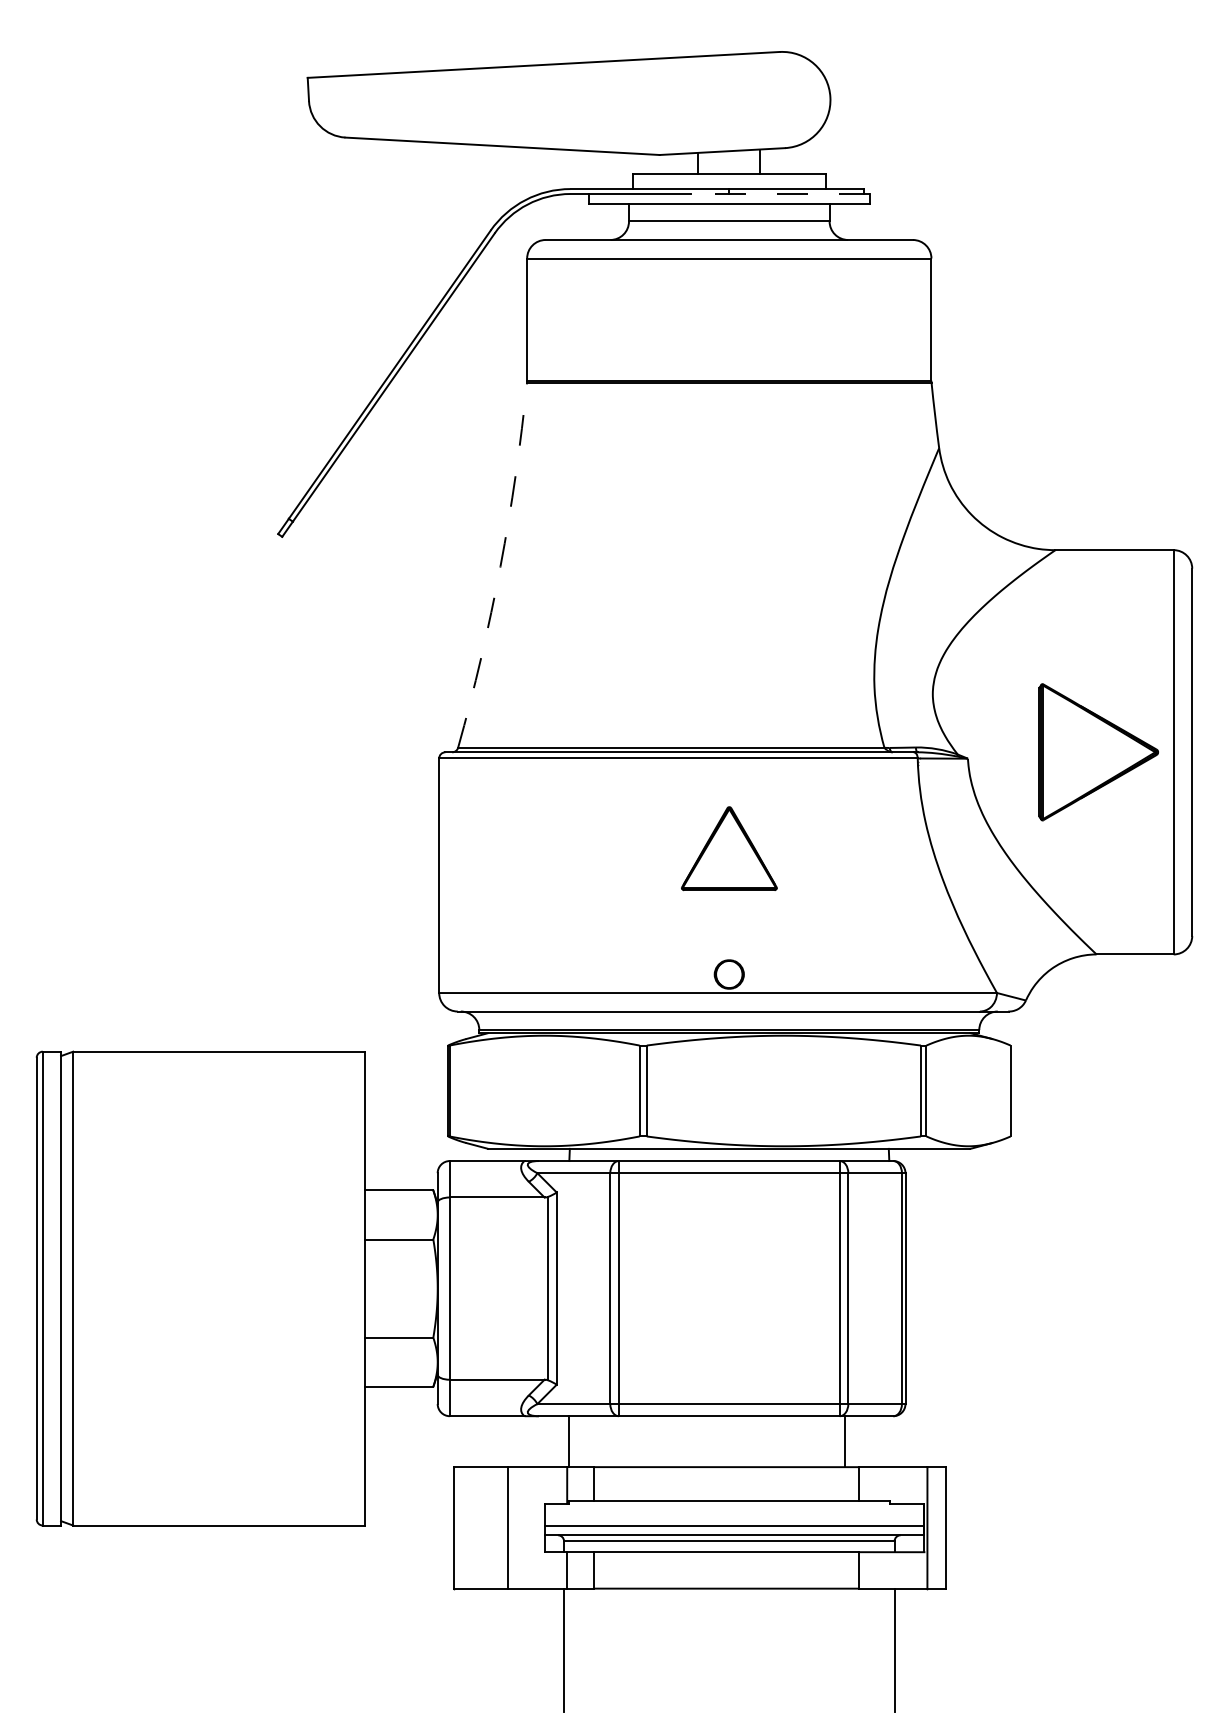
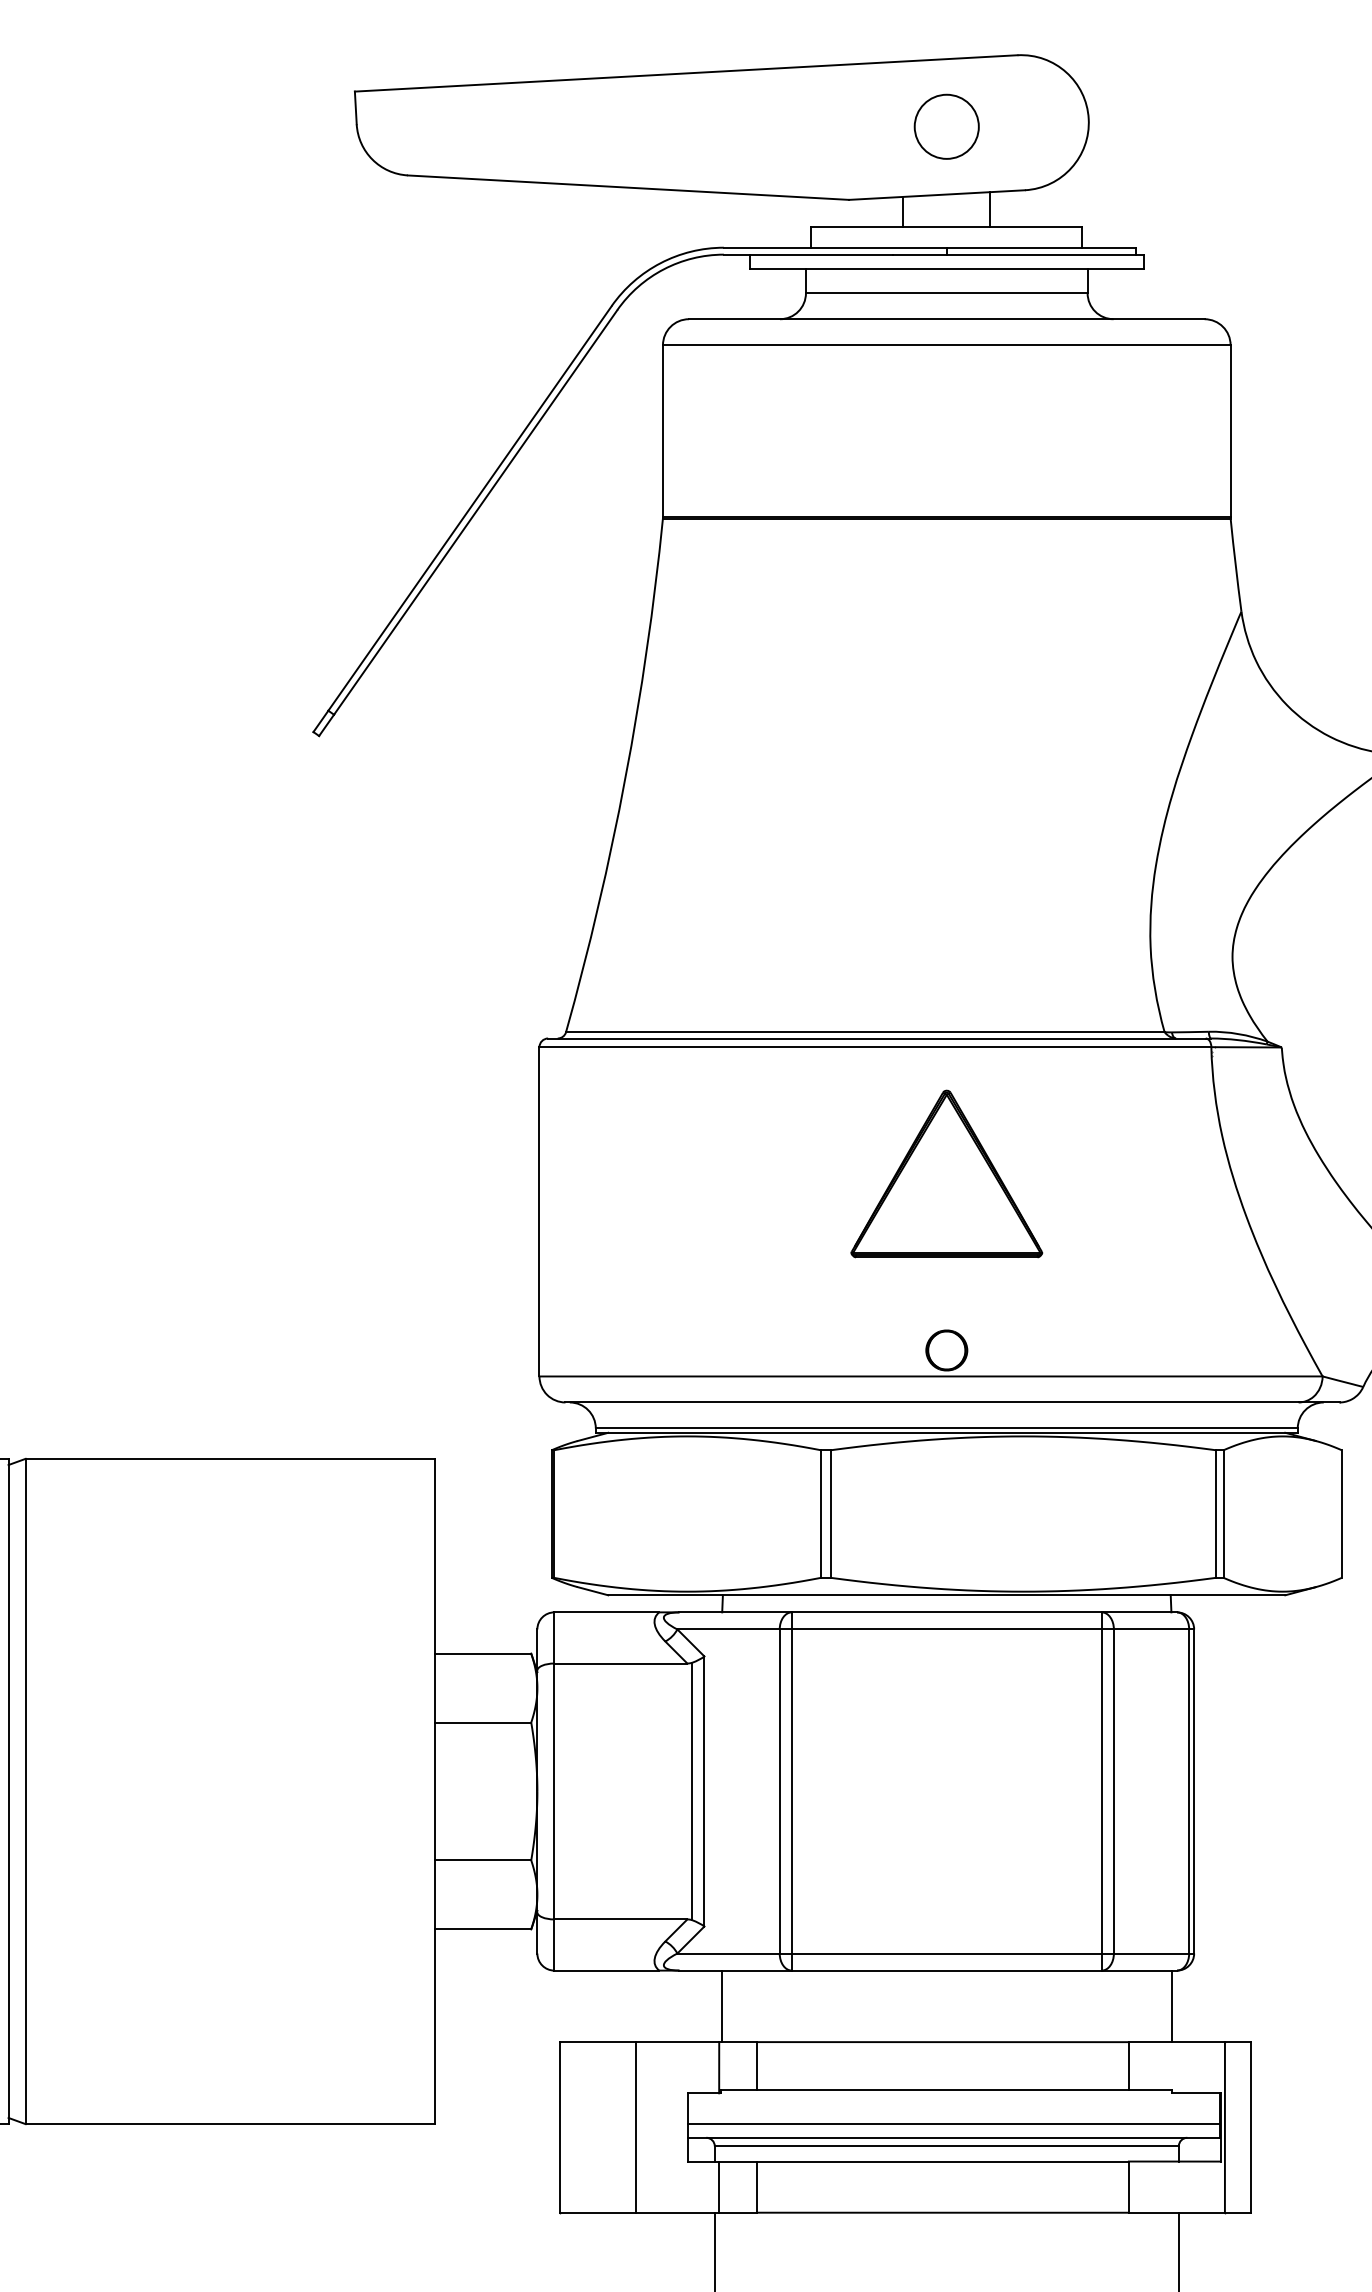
circle: (728, 102) -> (945, 126), added
line: (779, 194) -> (1017, 255), dashed -> solid
arc: (500, 566) -> (625, 777), dashed -> solid
part: (729, 848) -> (947, 1173), size x1.43
line: (844, 1441) -> (1171, 2006), moved

